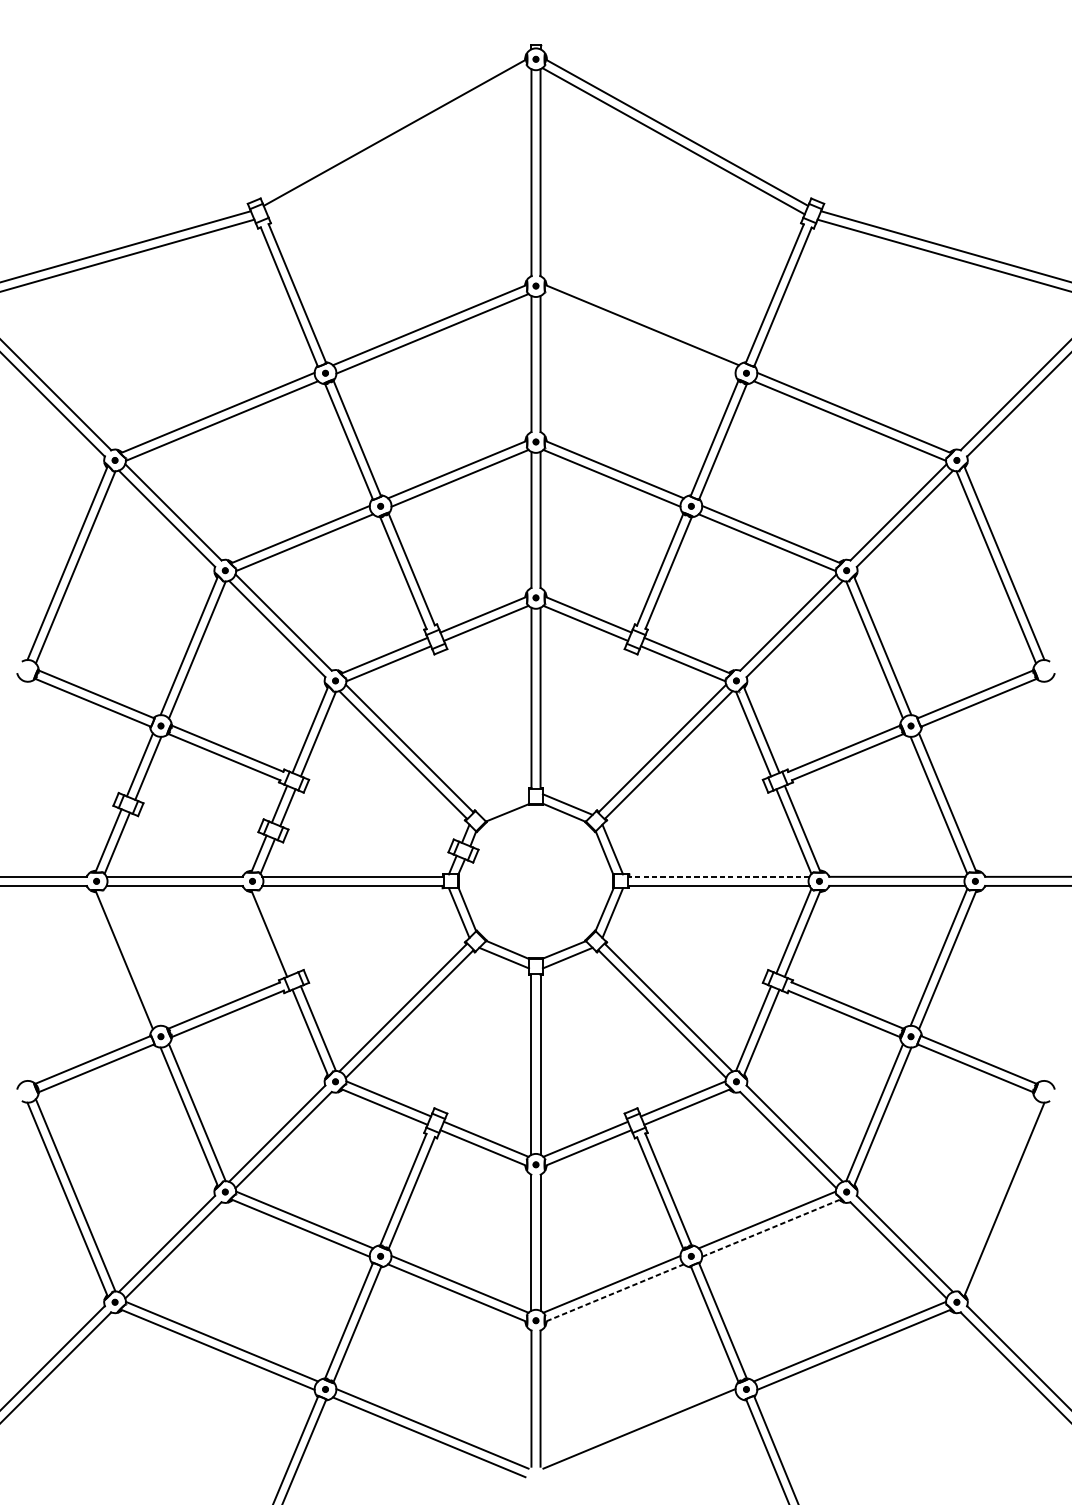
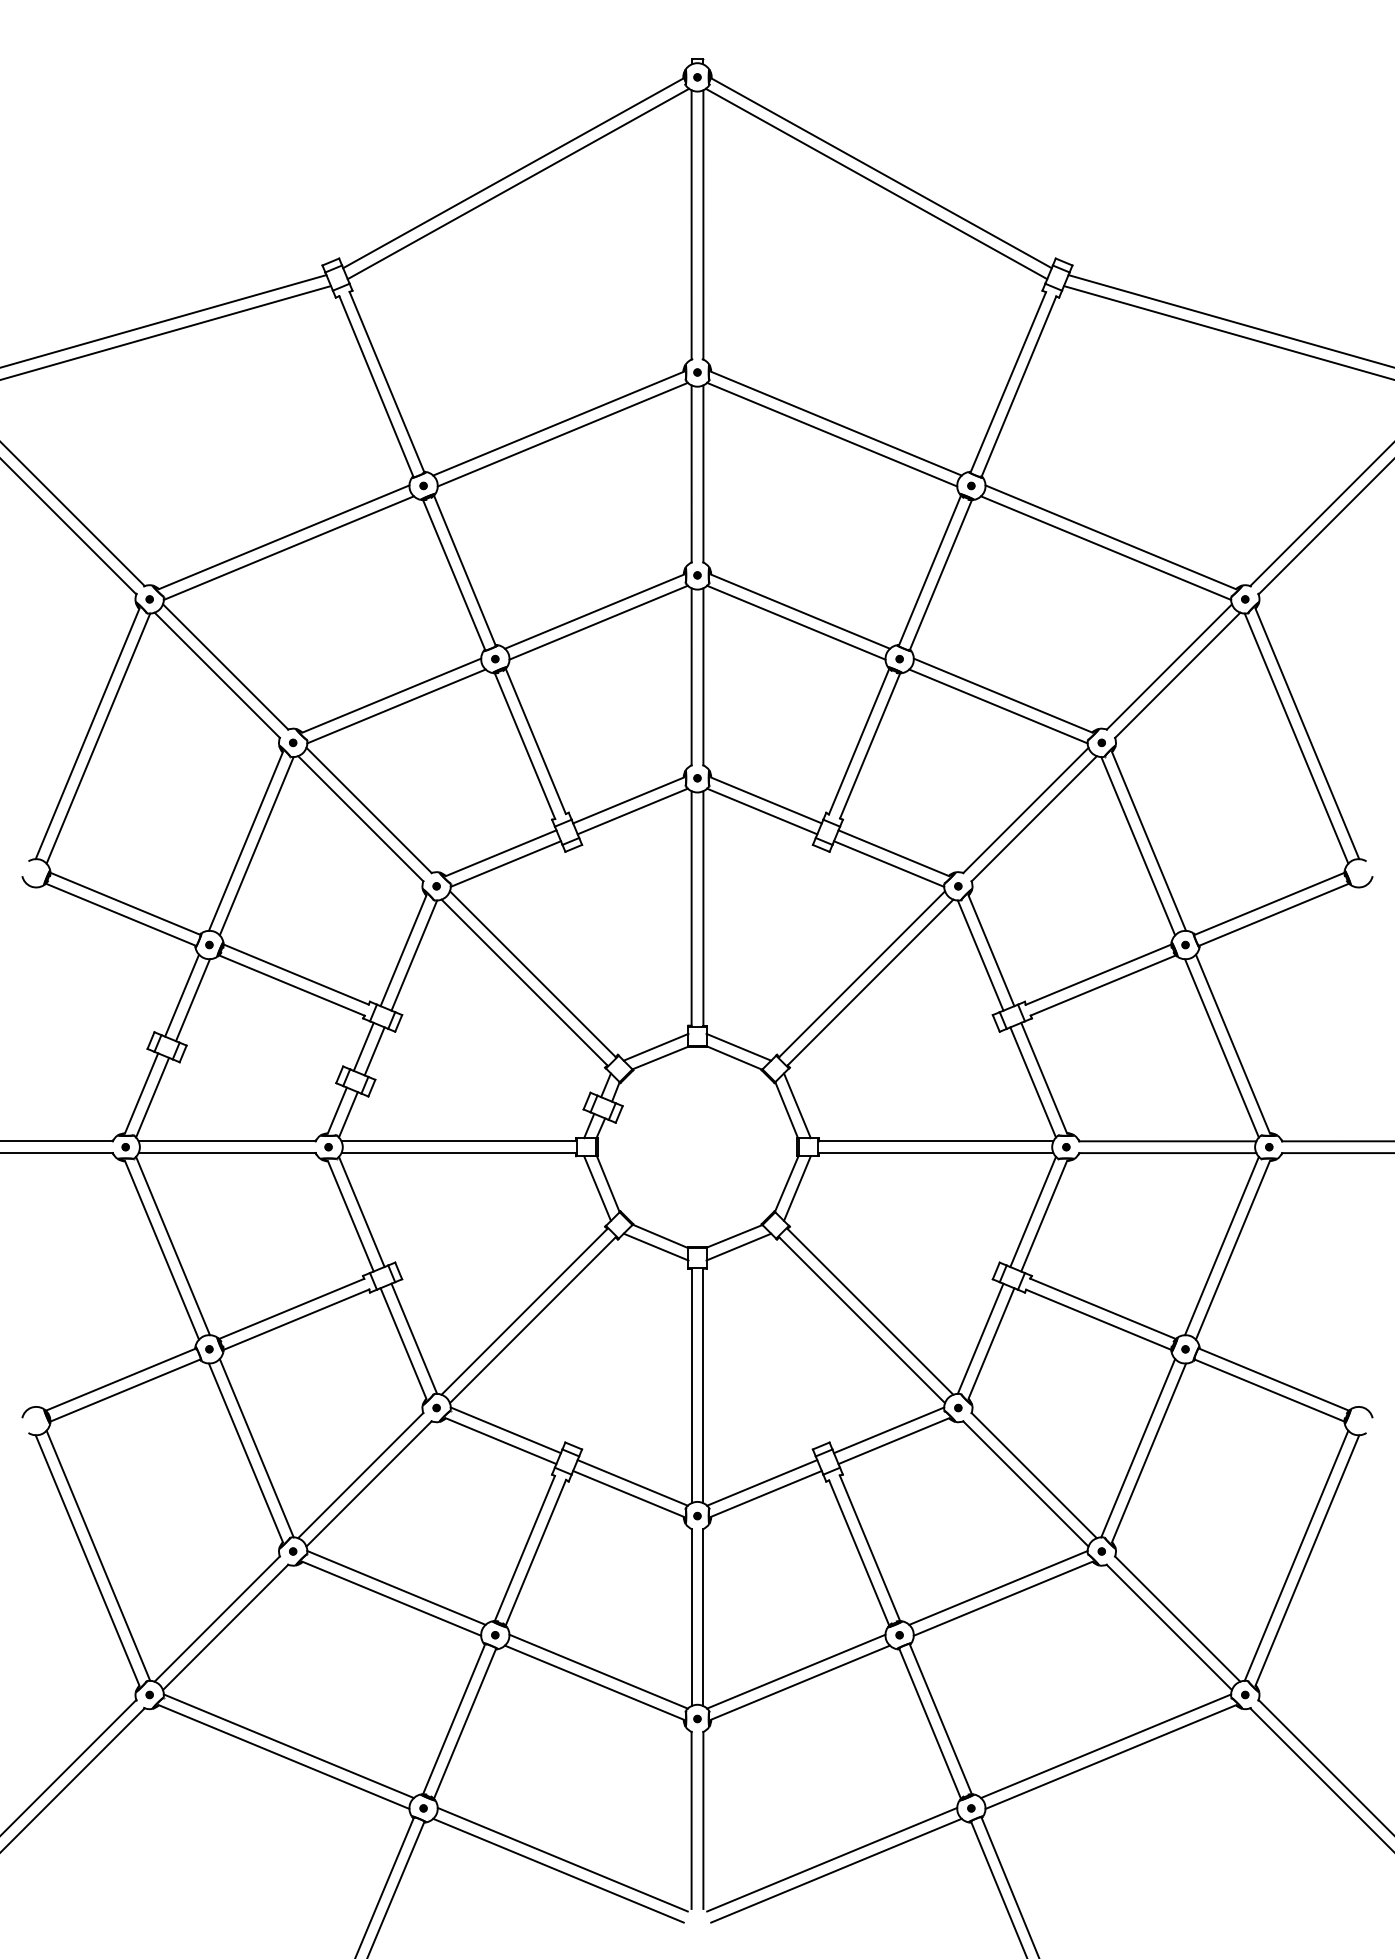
line: (398, 140) -> (518, 183), added
line: (639, 333) -> (832, 434), added
line: (503, 803) -> (655, 1046), added
line: (718, 876) -> (935, 1141), dashed -> solid
line: (277, 930) -> (361, 1211), added
line: (132, 956) -> (172, 1245), added
line: (996, 1195) -> (1296, 1555), added
line: (771, 1228) -> (1003, 1598), dashed -> solid
line: (615, 1292) -> (800, 1682), dashed -> solid
line: (642, 1437) -> (836, 1870), added

